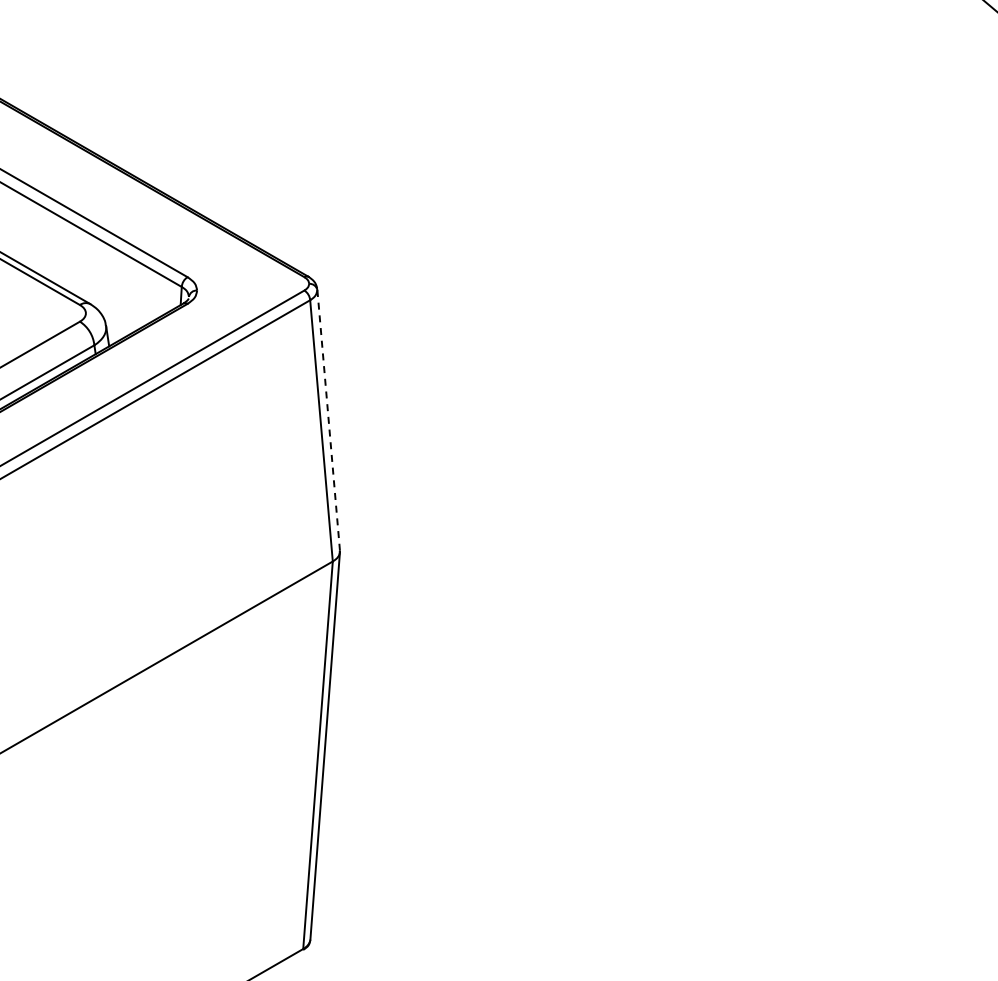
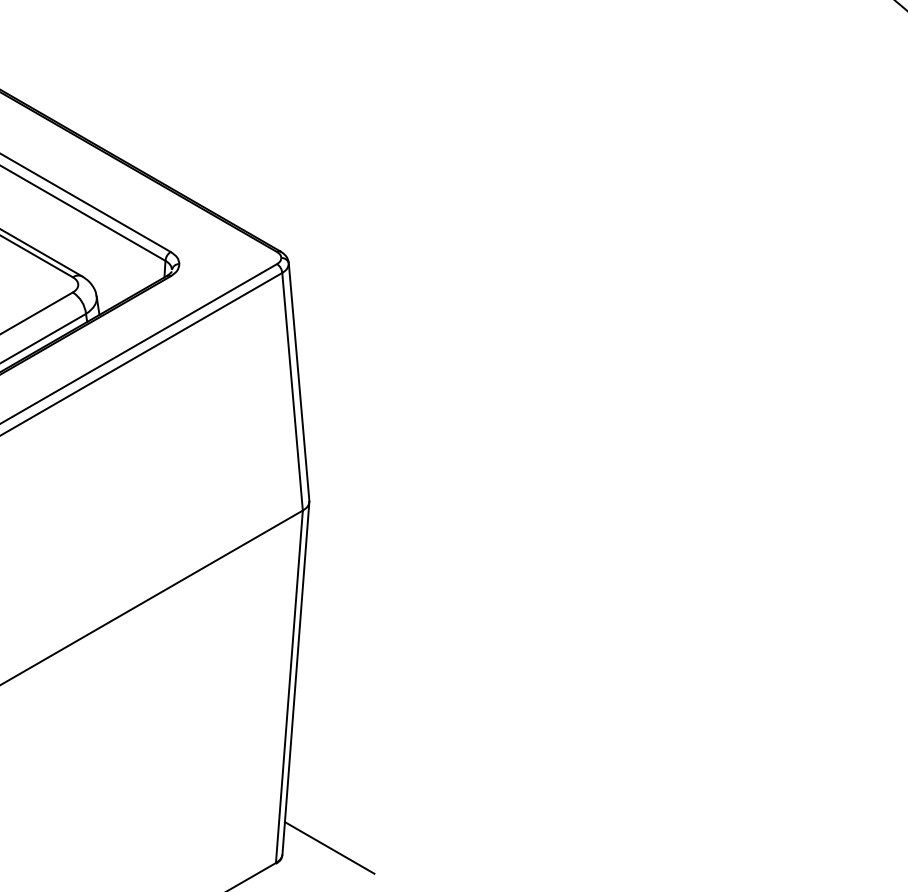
line: (328, 419) -> (298, 381), dashed -> solid
line: (362, 932) -> (329, 847), added

